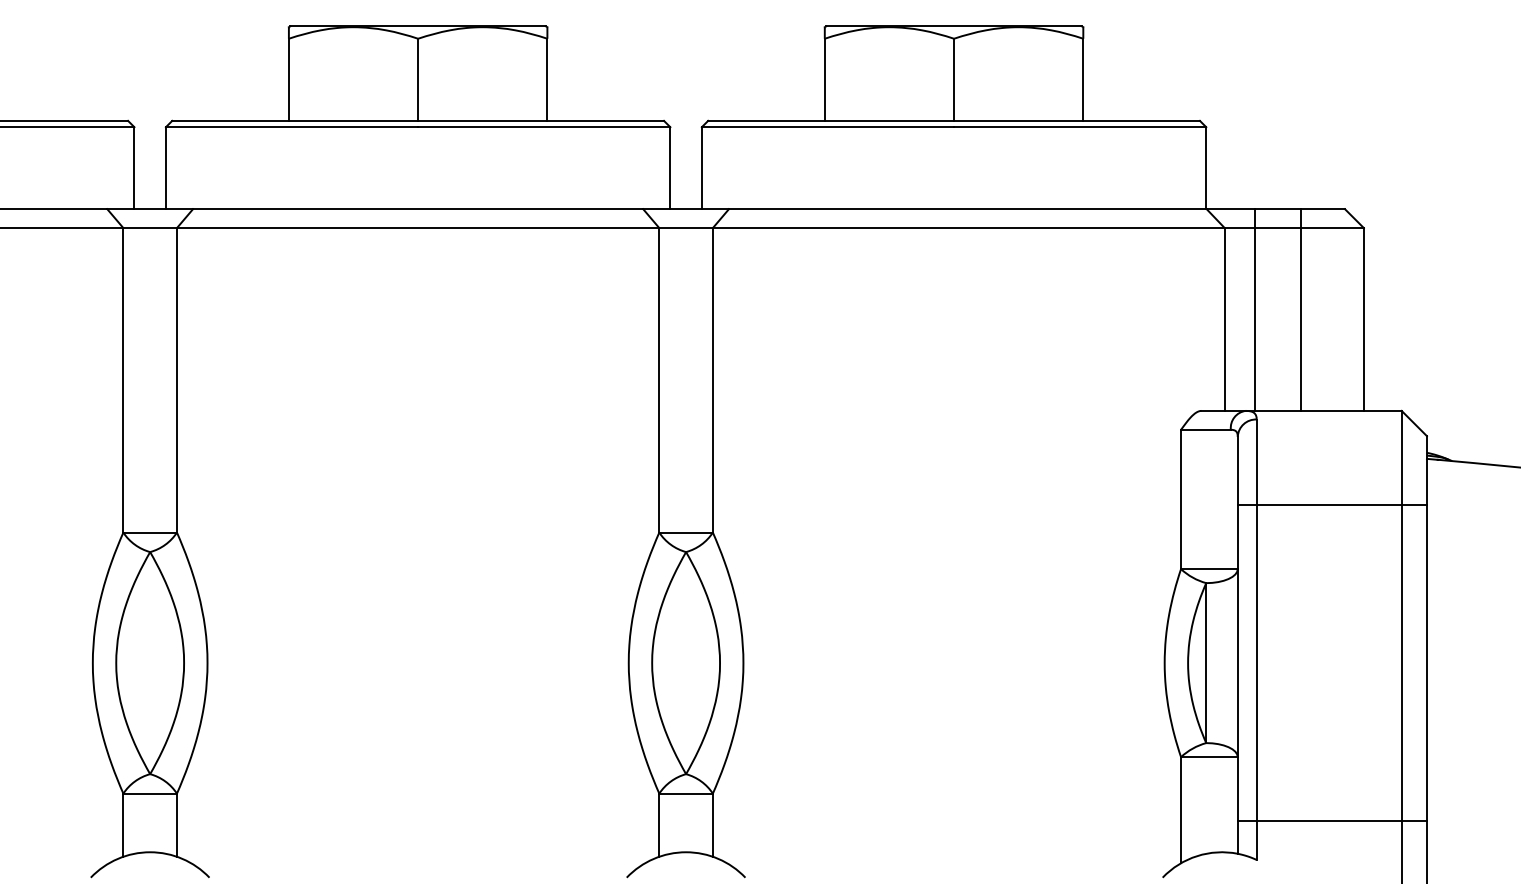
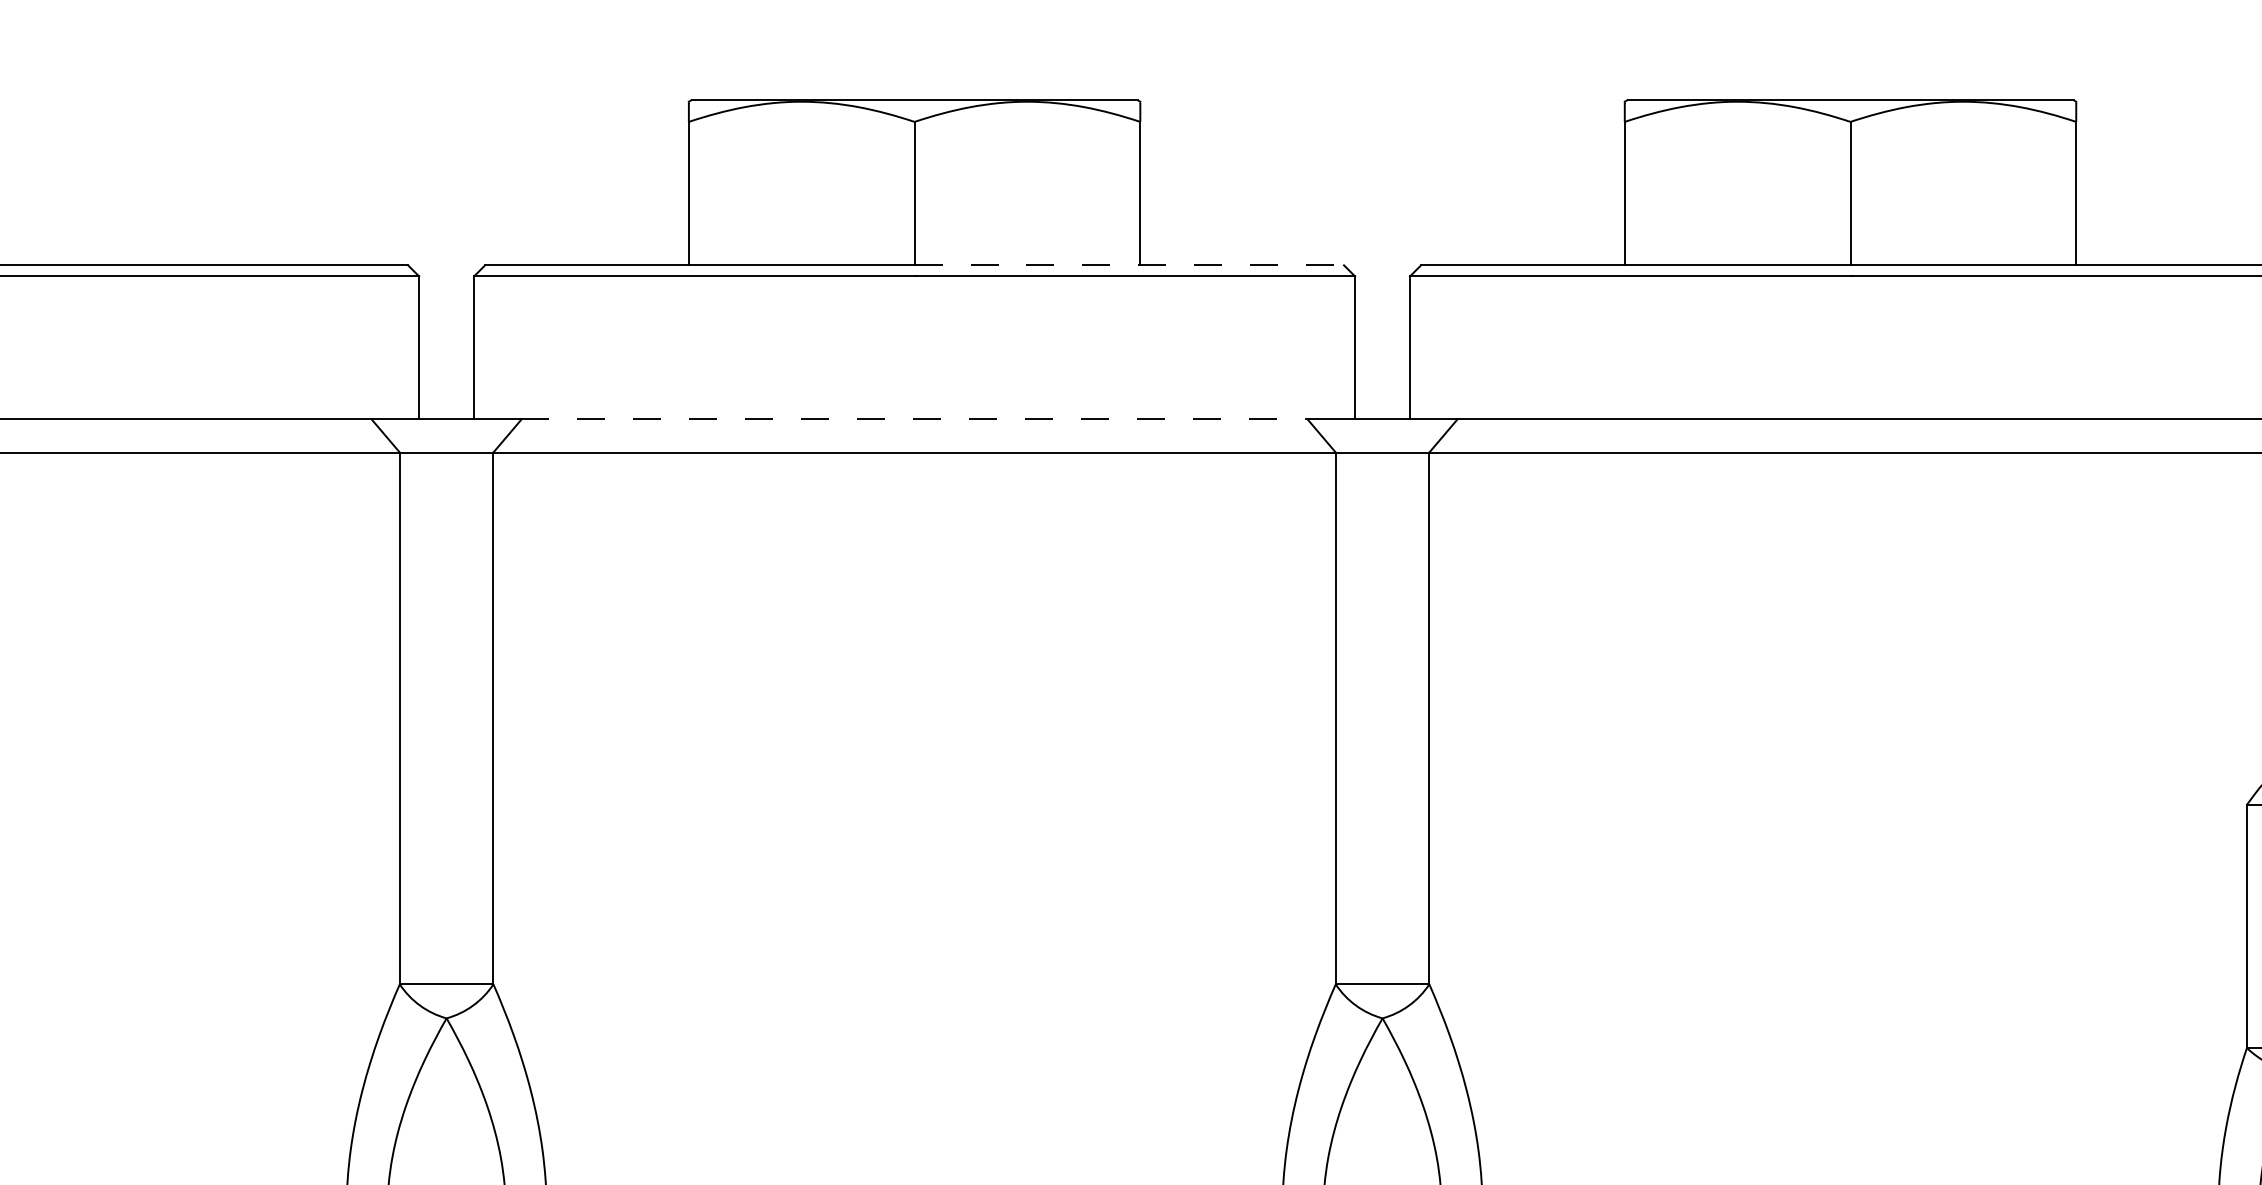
line: (541, 120) -> (1130, 264), solid -> dashed
line: (418, 209) -> (915, 420), solid -> dashed

